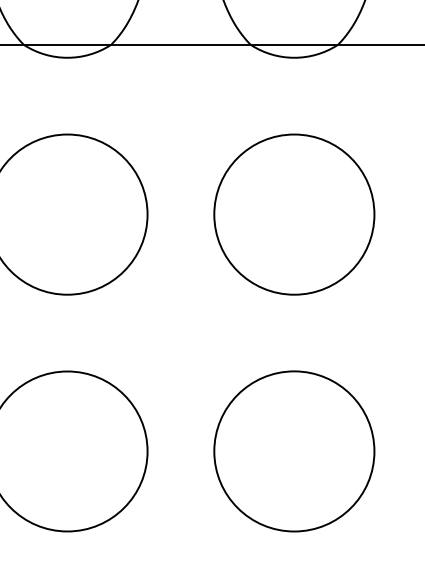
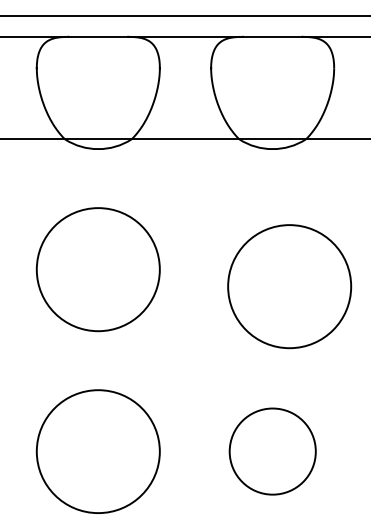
part: (294, 214) -> (289, 286), moved
part: (294, 451) -> (272, 451), size x0.7

